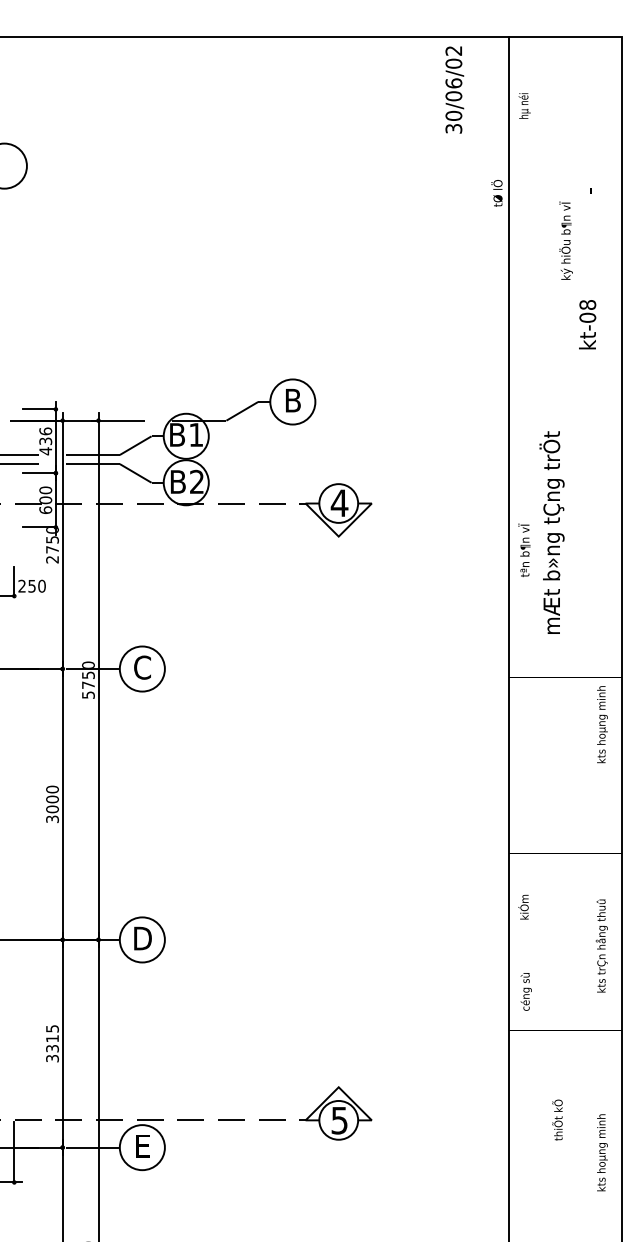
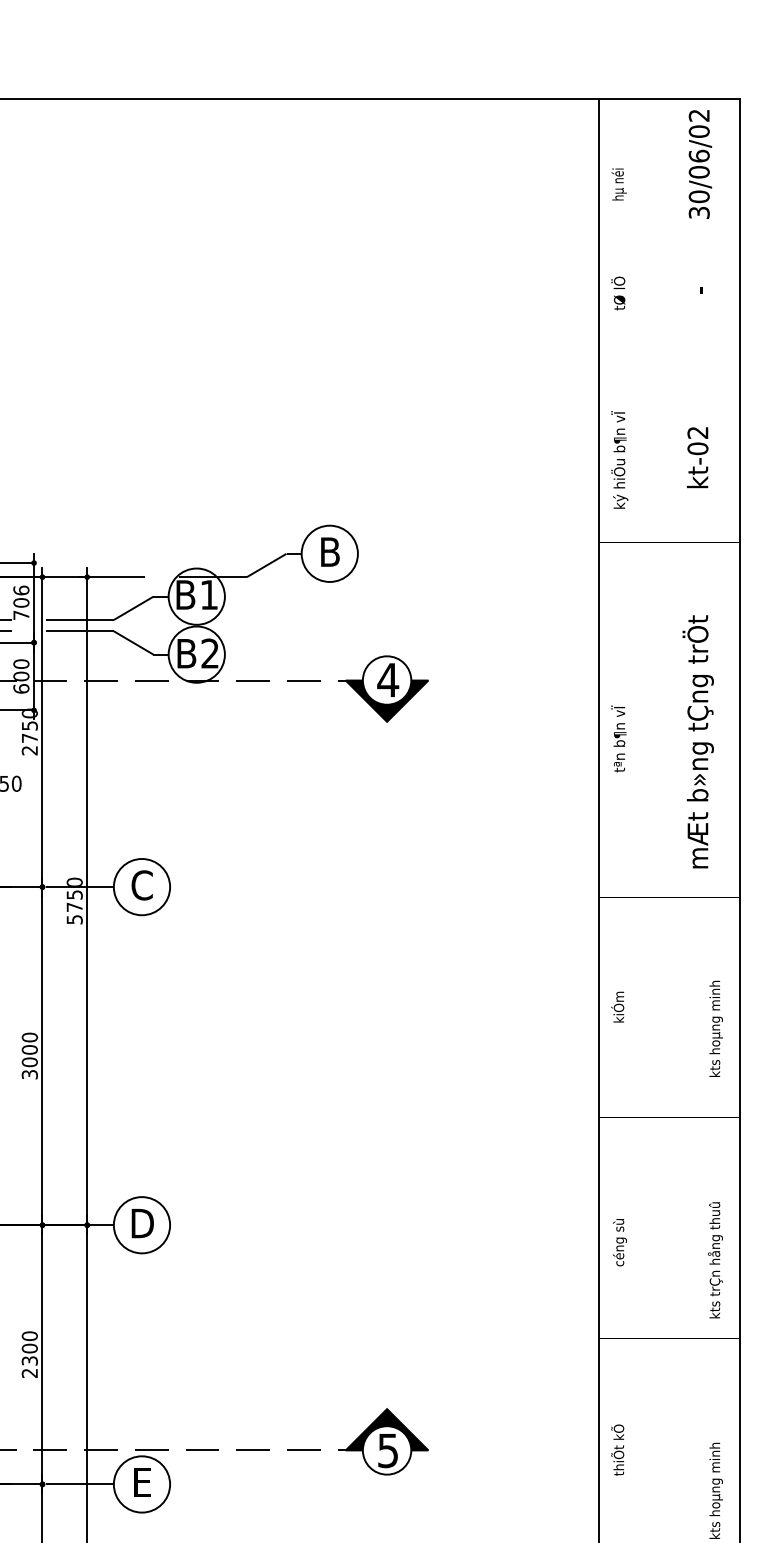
text: (454, 89) -> (700, 163), moved
text: (496, 193) -> (617, 293), moved
text: (565, 240) -> (618, 459), moved
text: (587, 304) -> (697, 432), kt-08 -> kt-02
text: (45, 446) -> (21, 609), 436 -> 706
fill: (338, 519) -> (386, 700), added
text: (551, 532) -> (697, 741), moved
text: (602, 724) -> (716, 1028), moved
text: (523, 906) -> (617, 1006), moved
text: (601, 945) -> (715, 1259), moved
text: (525, 991) -> (618, 1242), moved
text: (52, 1043) -> (29, 1354), 3315 -> 2300
fill: (338, 1103) -> (386, 1429), added
text: (557, 1119) -> (617, 1449), moved

